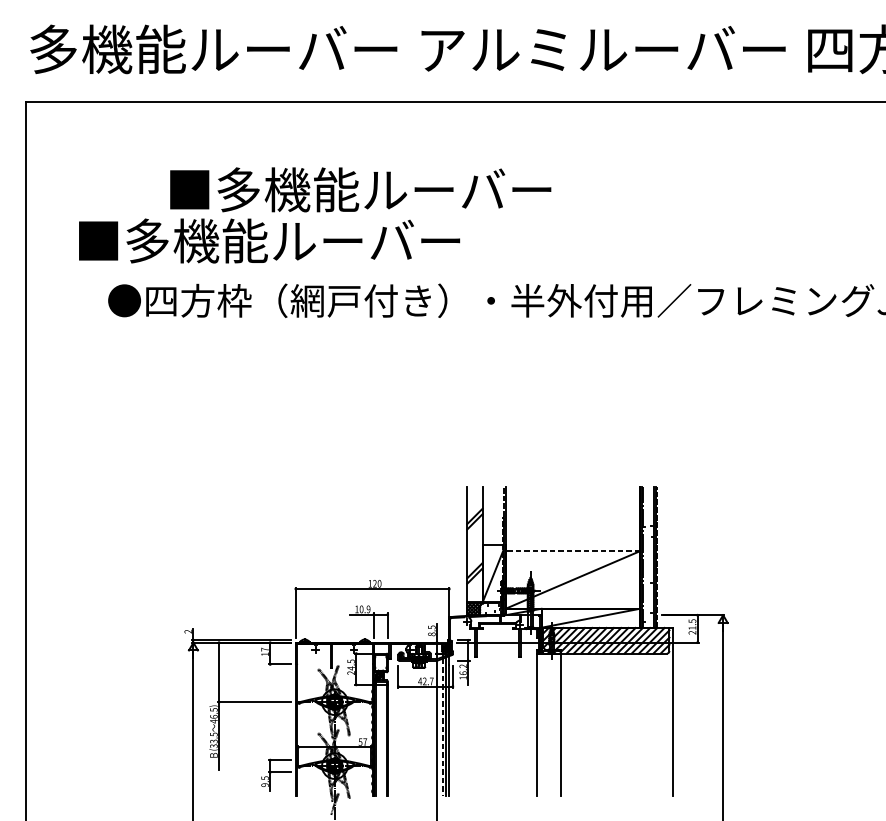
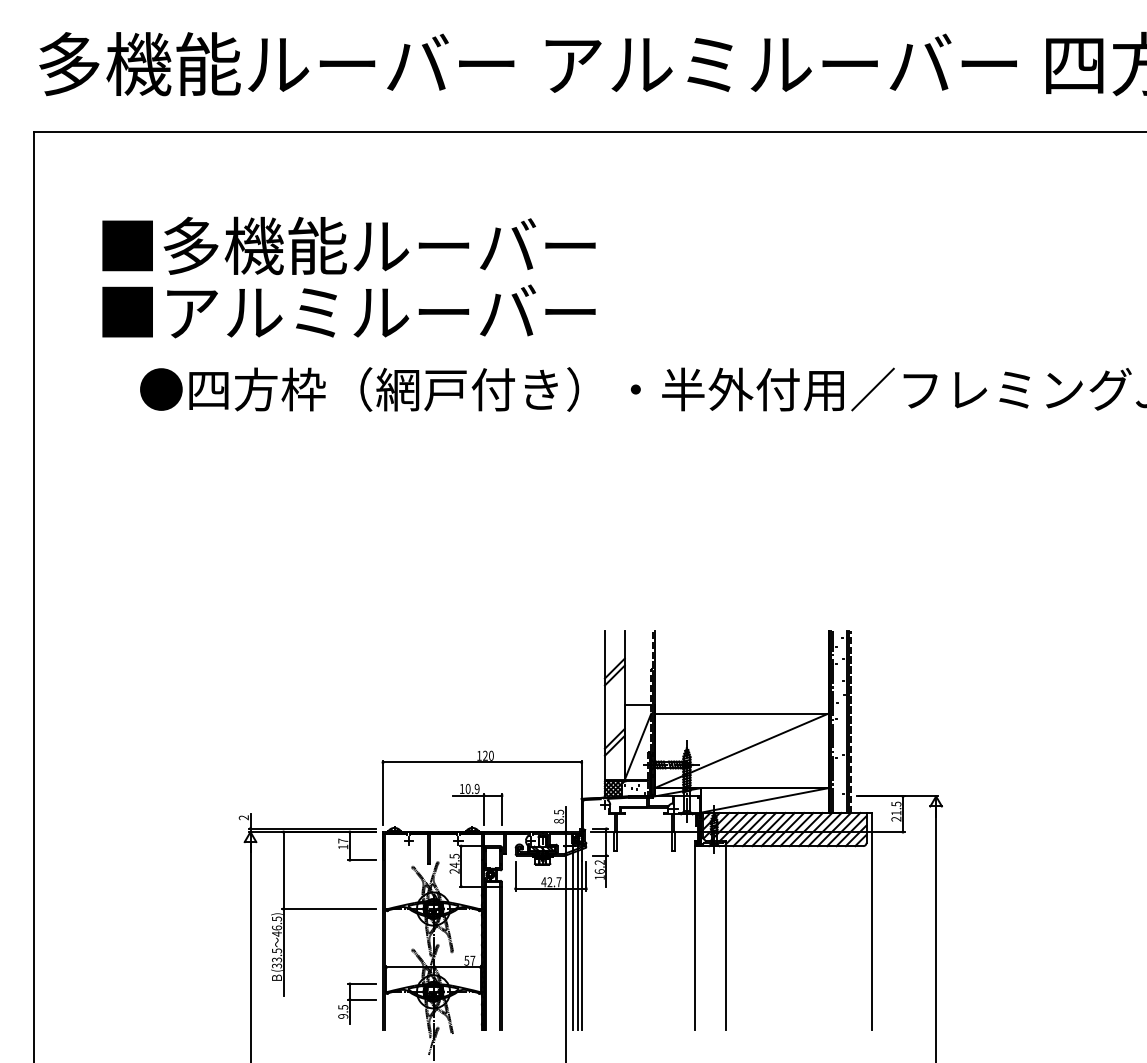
text: (360, 189) -> (348, 245), moved
text: (196, 241) -> (254, 312), ■多機能ルーバー -> ■アルミルーバー
line: (572, 551) -> (741, 713), dashed -> solid
line: (443, 727) -> (573, 941), dashed -> solid

